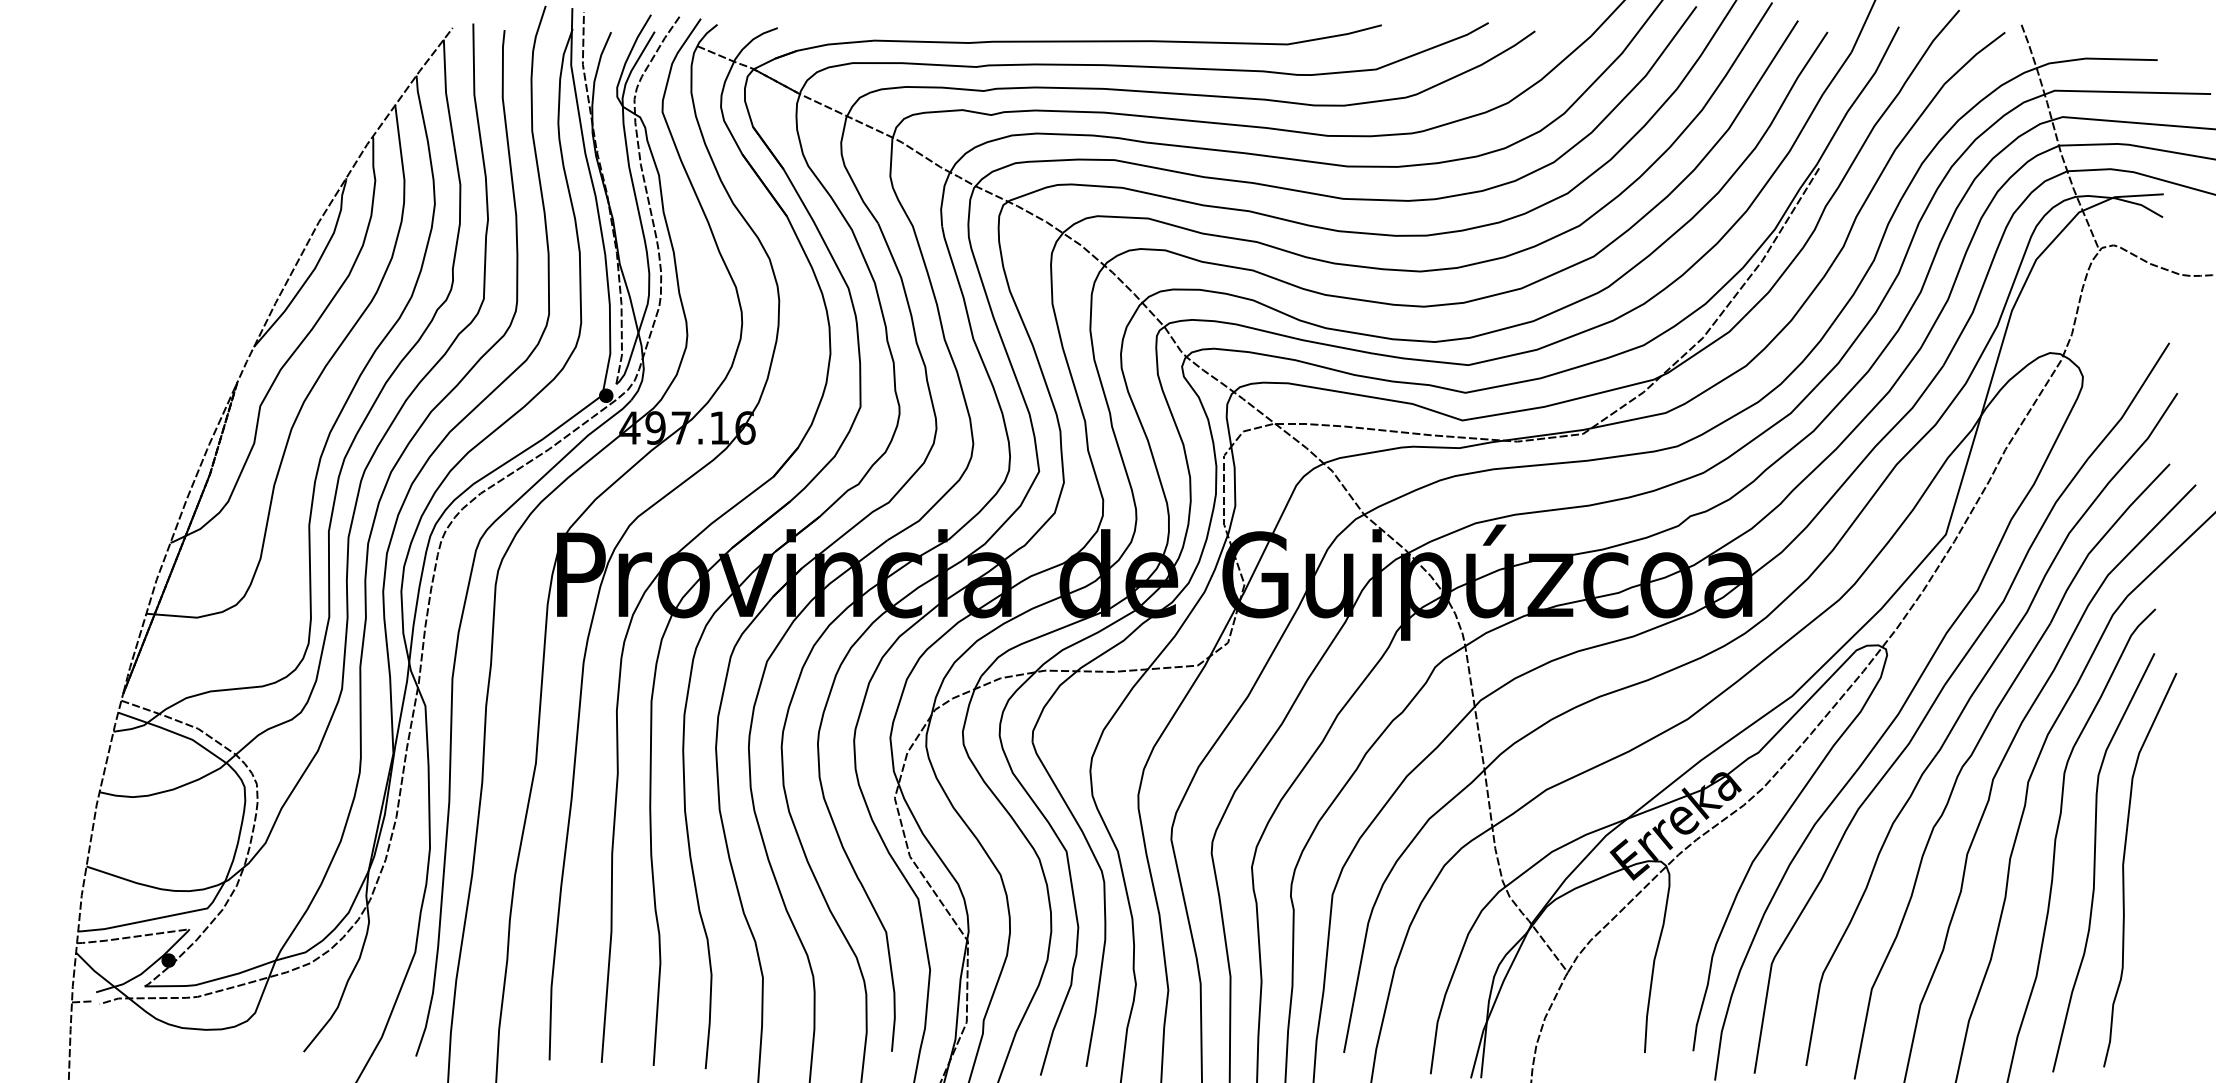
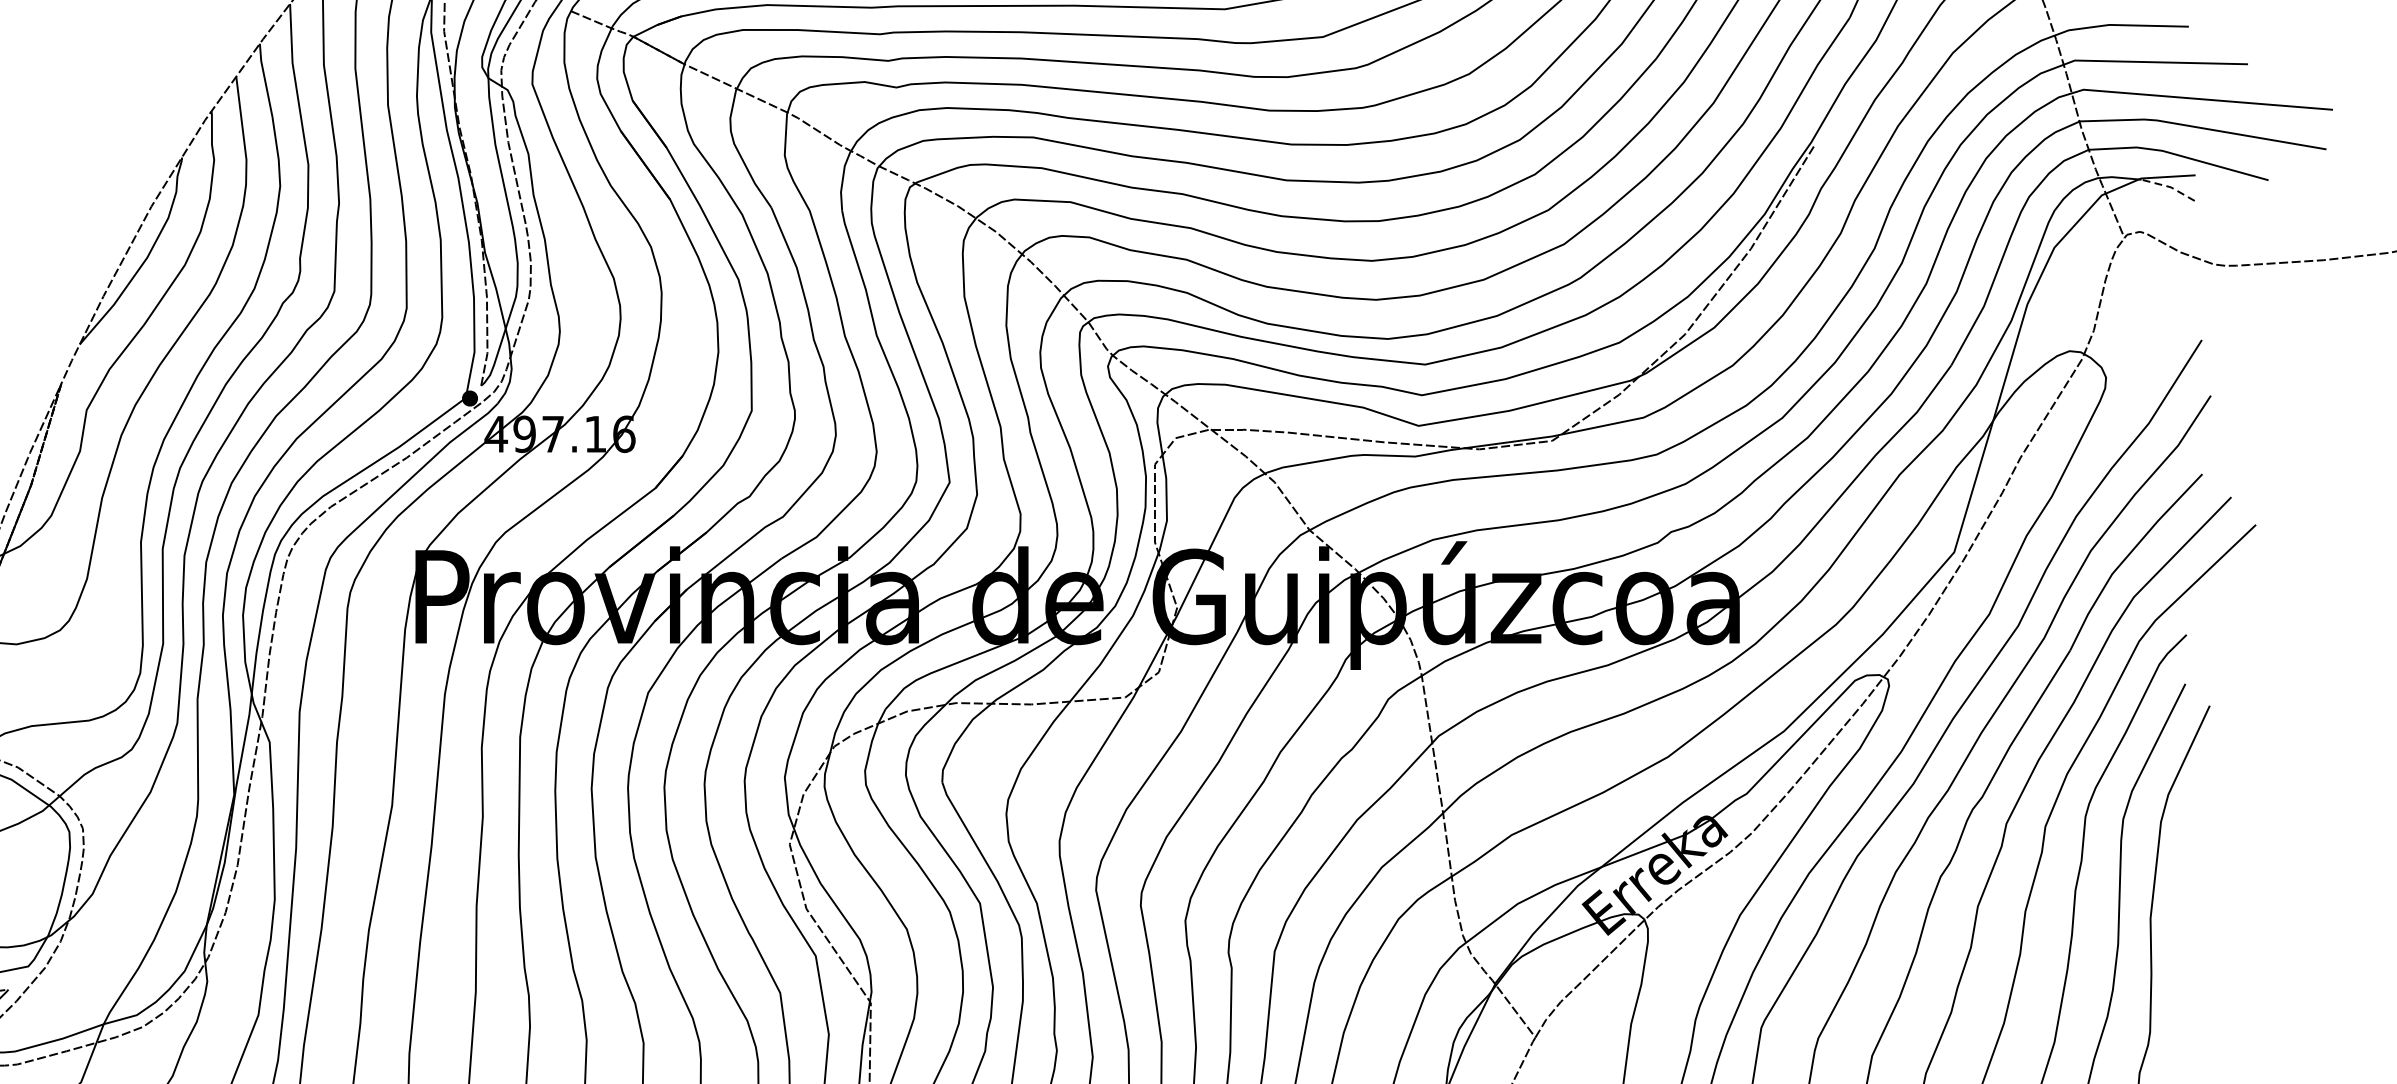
line: (2140, 204) -> (2169, 186), solid -> dashed

